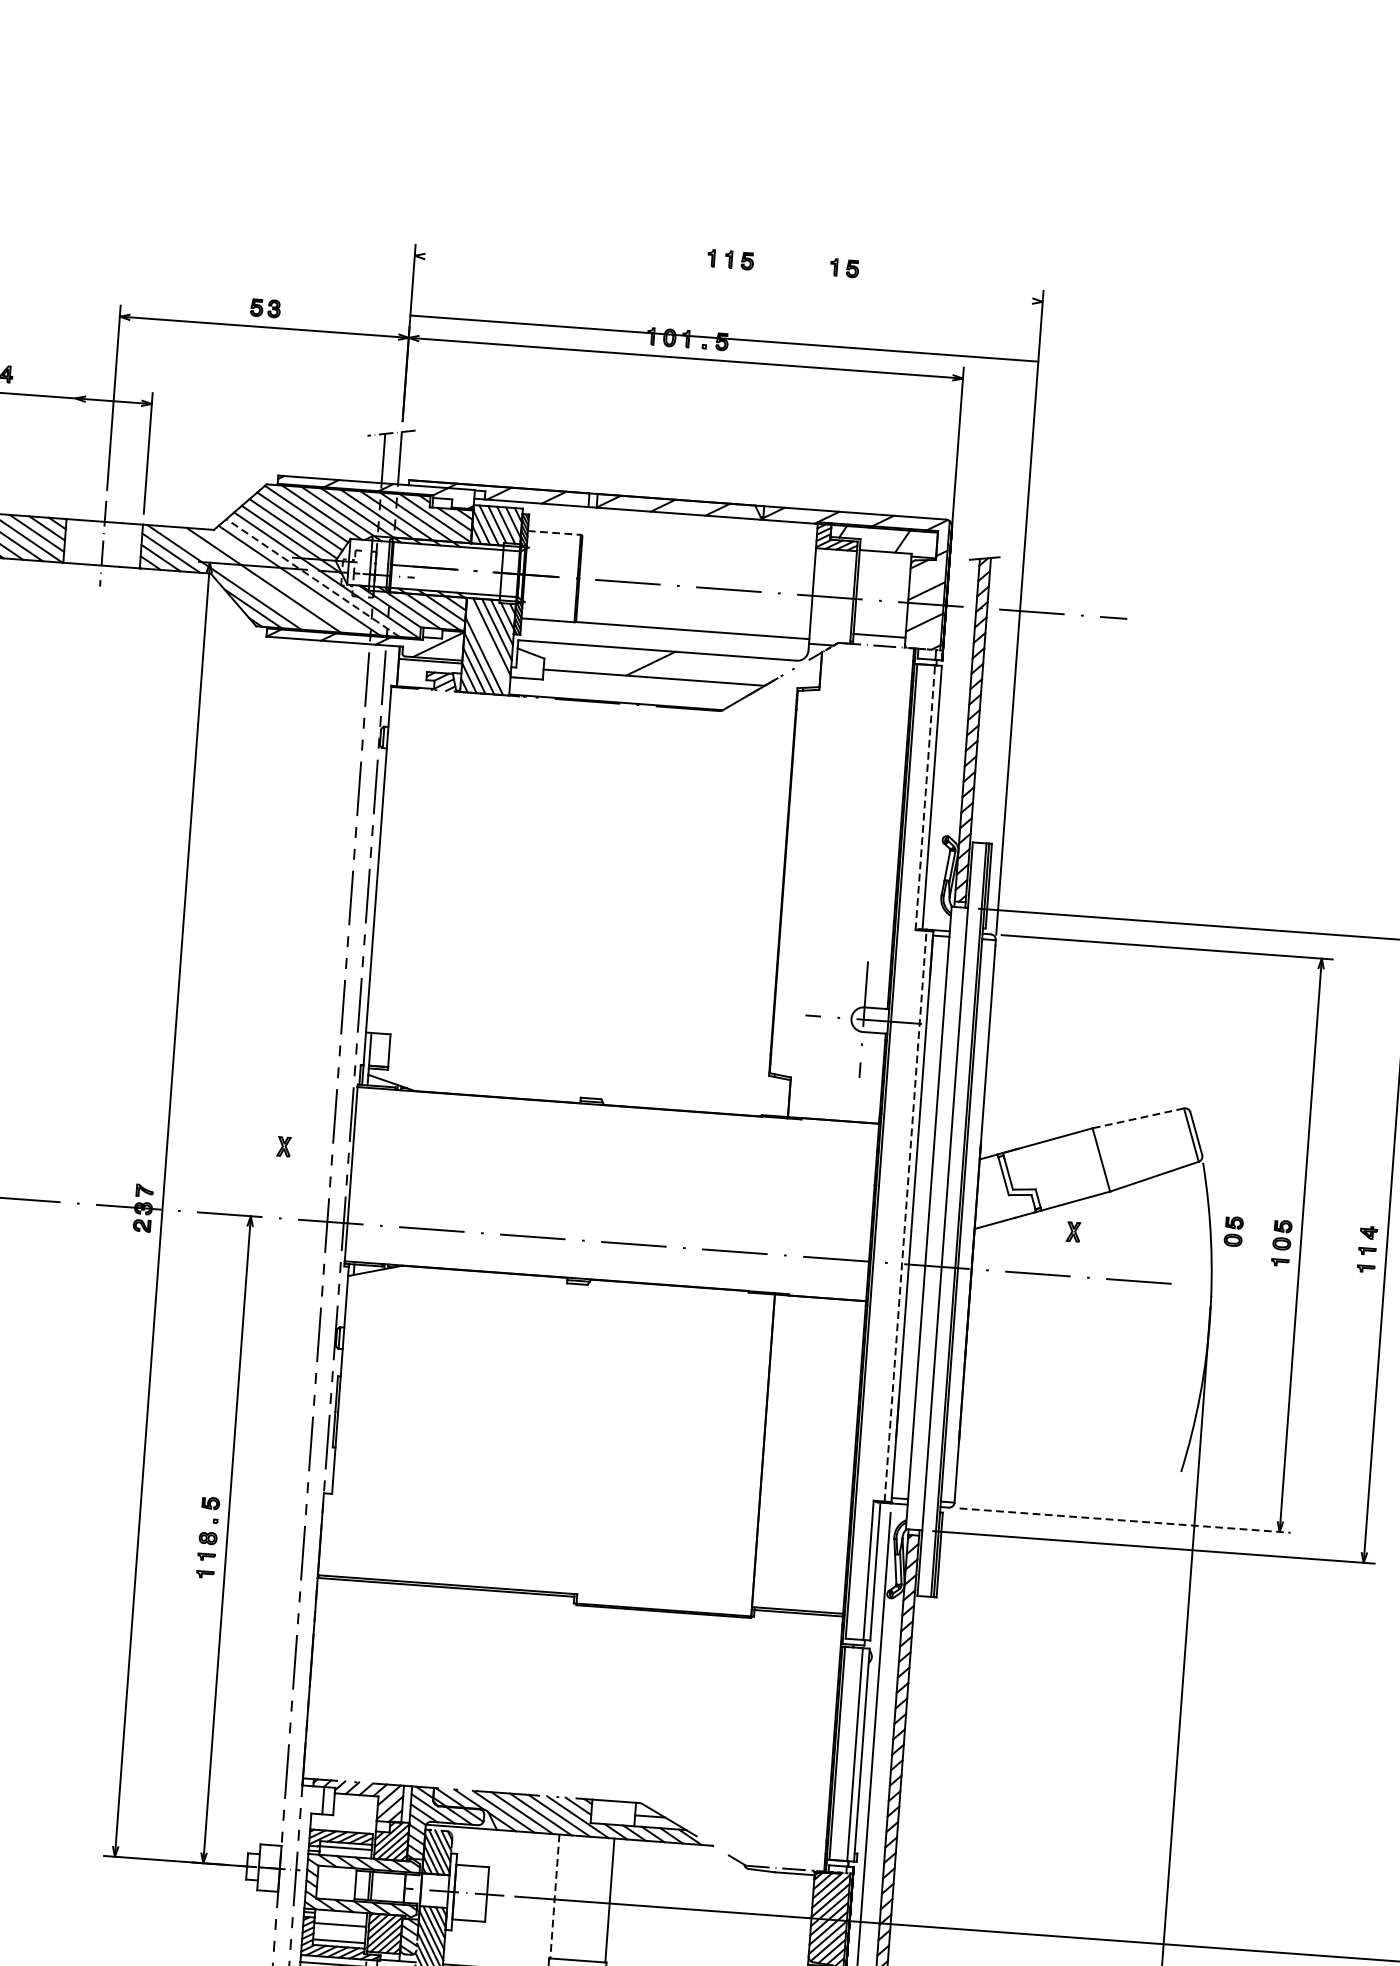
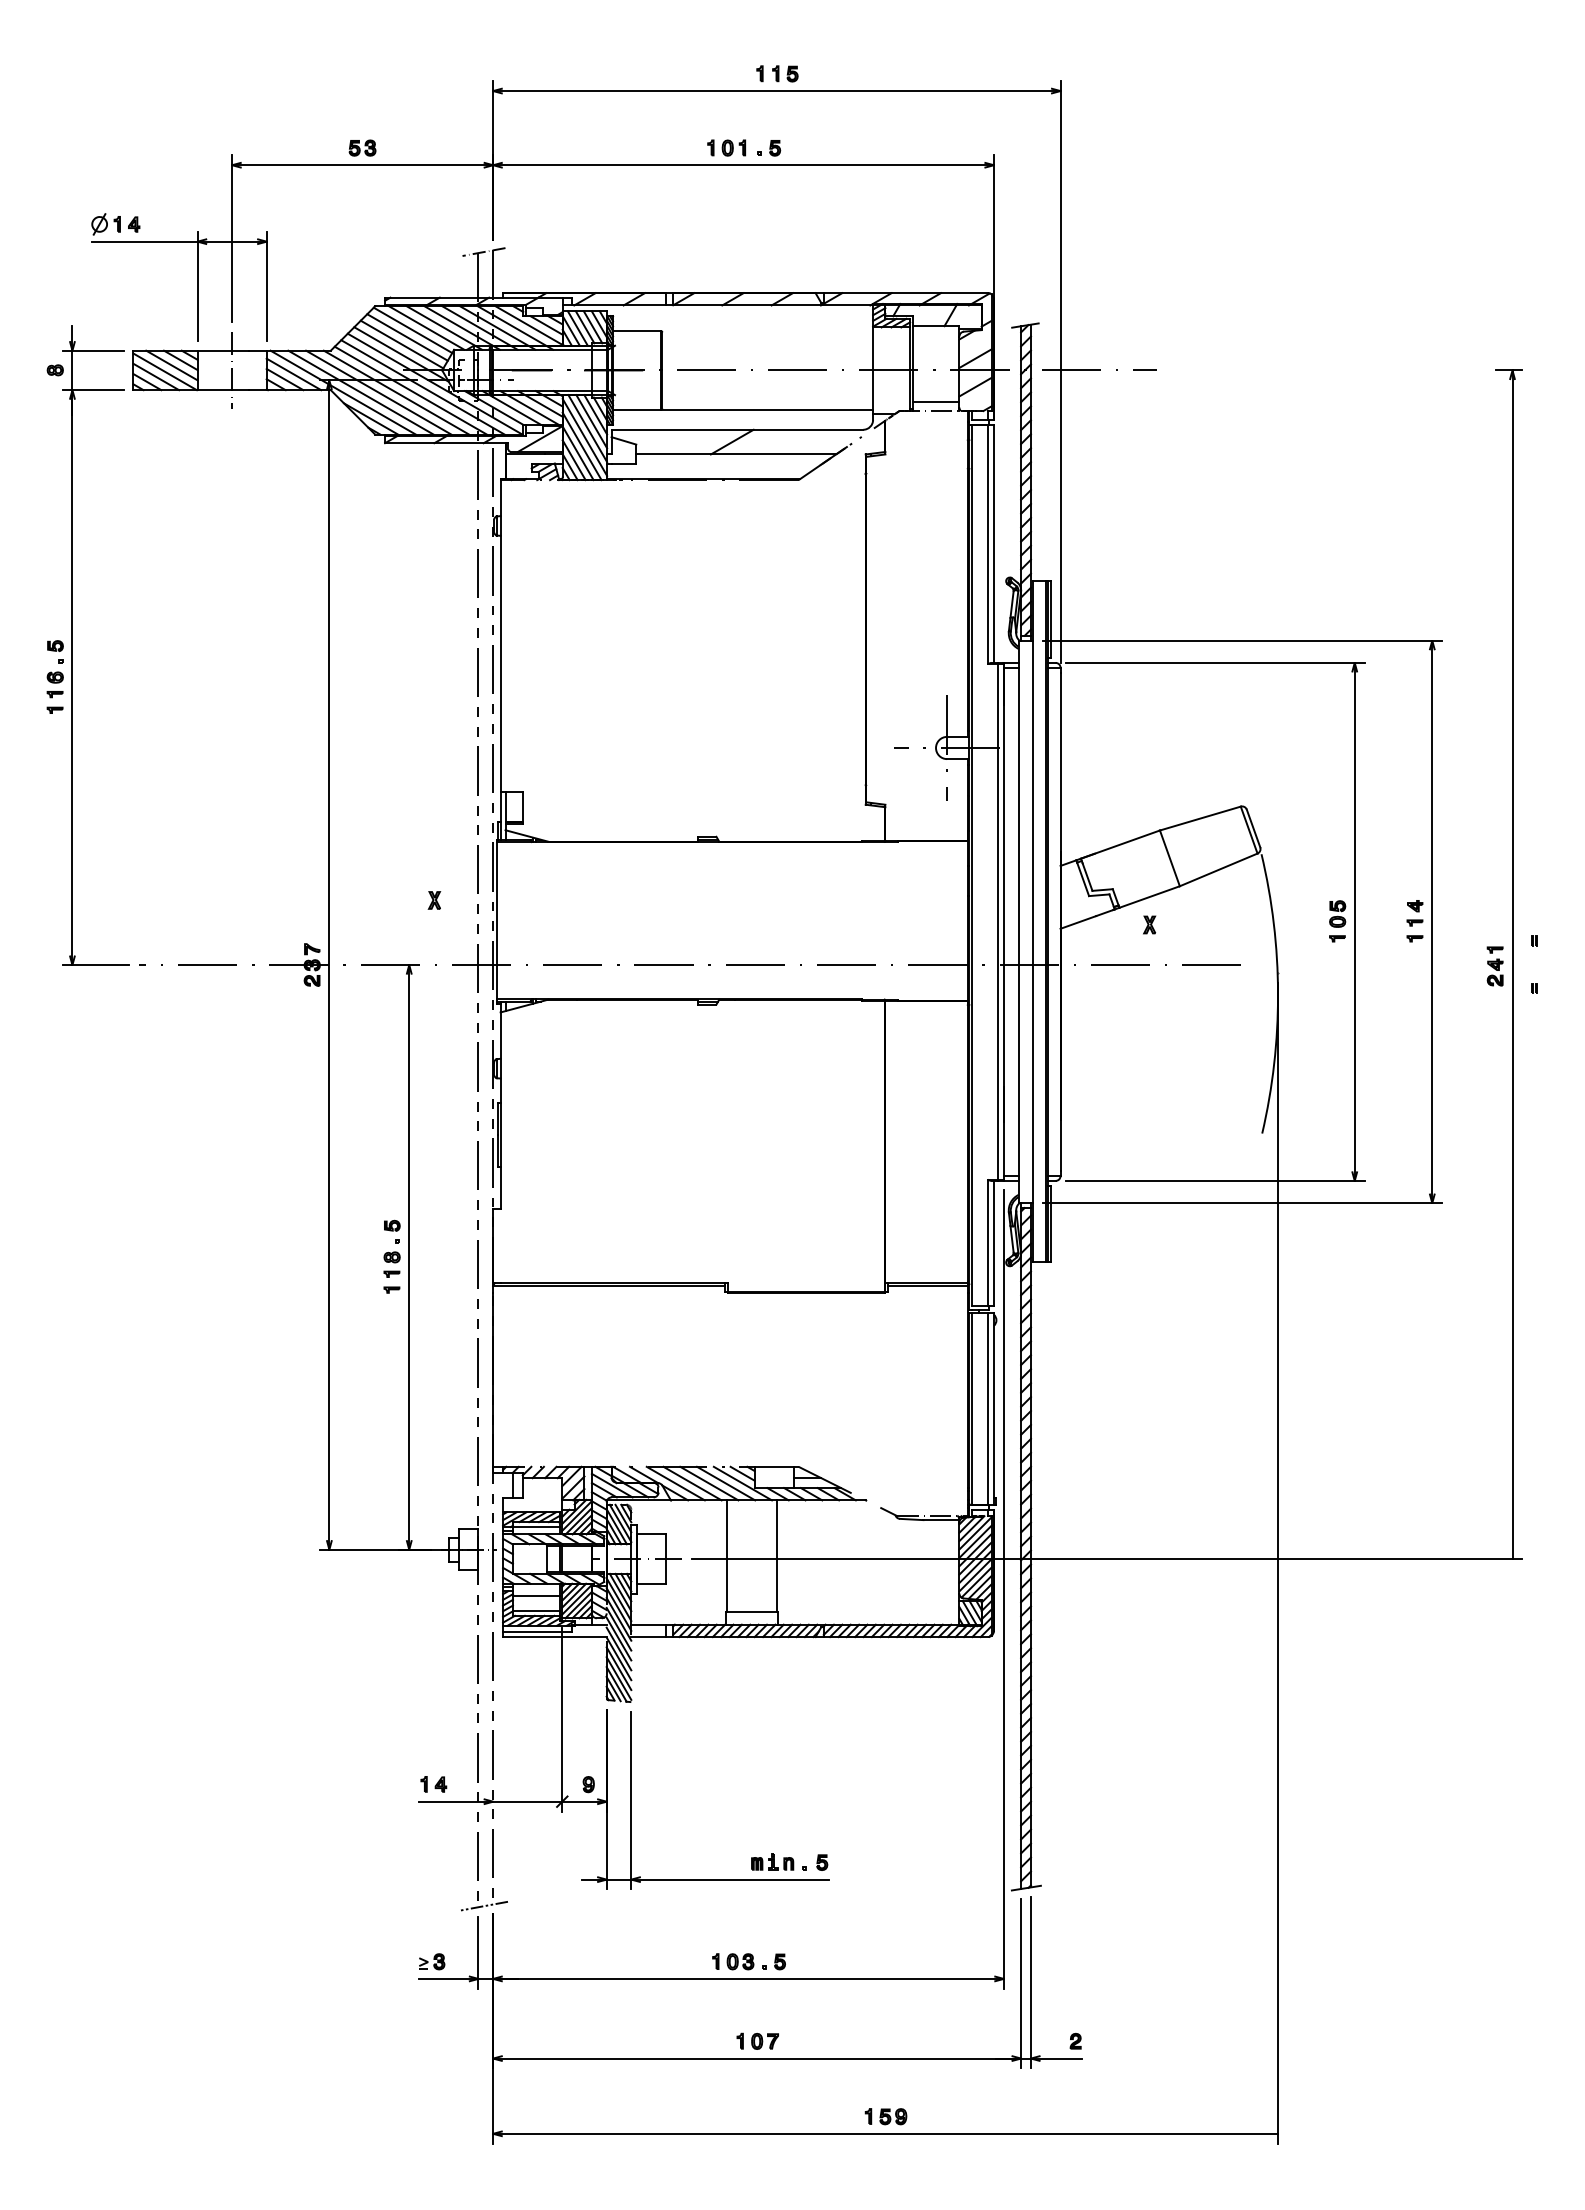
part: (844, 267) -> (880, 73), removed
line: (723, 339) -> (776, 91), moved
line: (71, 446) -> (197, 285), added
line: (553, 532) -> (636, 330), dashed -> solid
line: (243, 578) -> (360, 392), added
line: (312, 578) -> (422, 387), dashed -> solid
line: (283, 581) -> (396, 392), added
line: (487, 645) -> (584, 436), added
line: (924, 797) -> (987, 544), dashed -> solid
line: (1137, 1118) -> (1199, 818), dashed -> solid
line: (905, 1215) -> (997, 921), dashed -> solid
part: (1233, 1231) -> (1293, 913), removed
line: (1125, 1520) -> (1215, 1180), dashed -> solid
line: (554, 1896) -> (727, 1556), dashed -> solid

